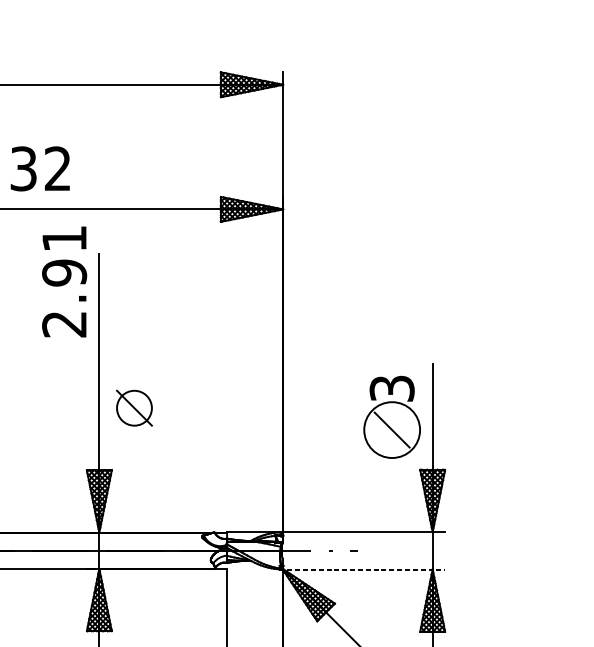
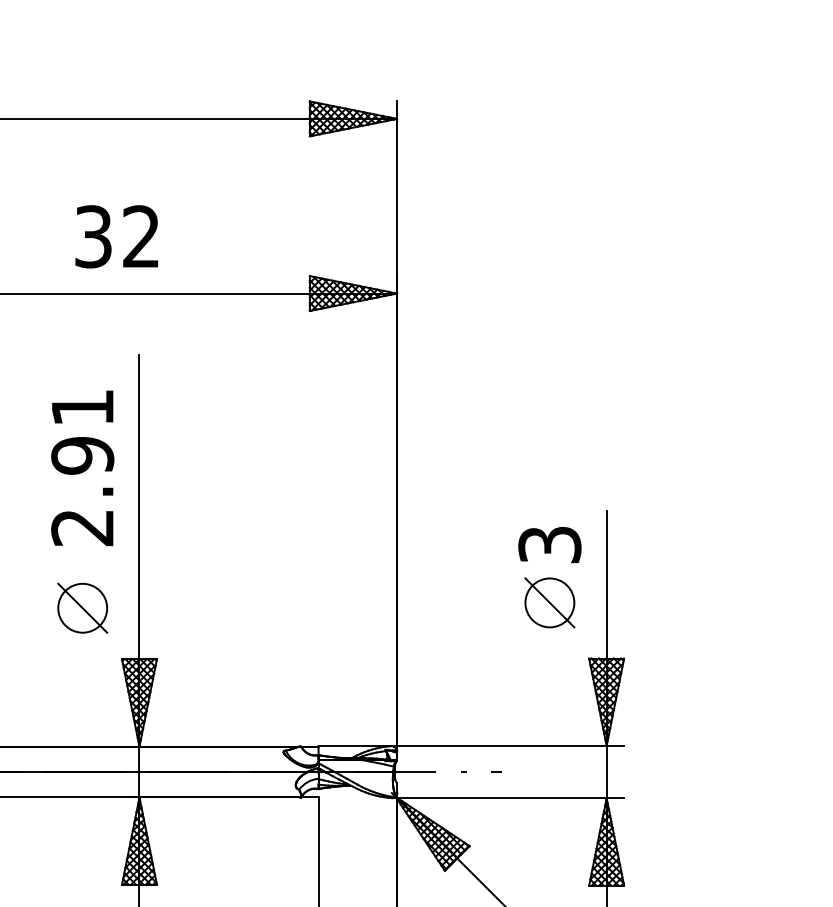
text: (40, 168) -> (116, 236), moved
text: (64, 281) -> (82, 467), moved
part: (134, 407) -> (82, 607), moved
circle: (391, 429) -> (549, 602), size x0.62
line: (362, 569) -> (508, 798), dashed -> solid

